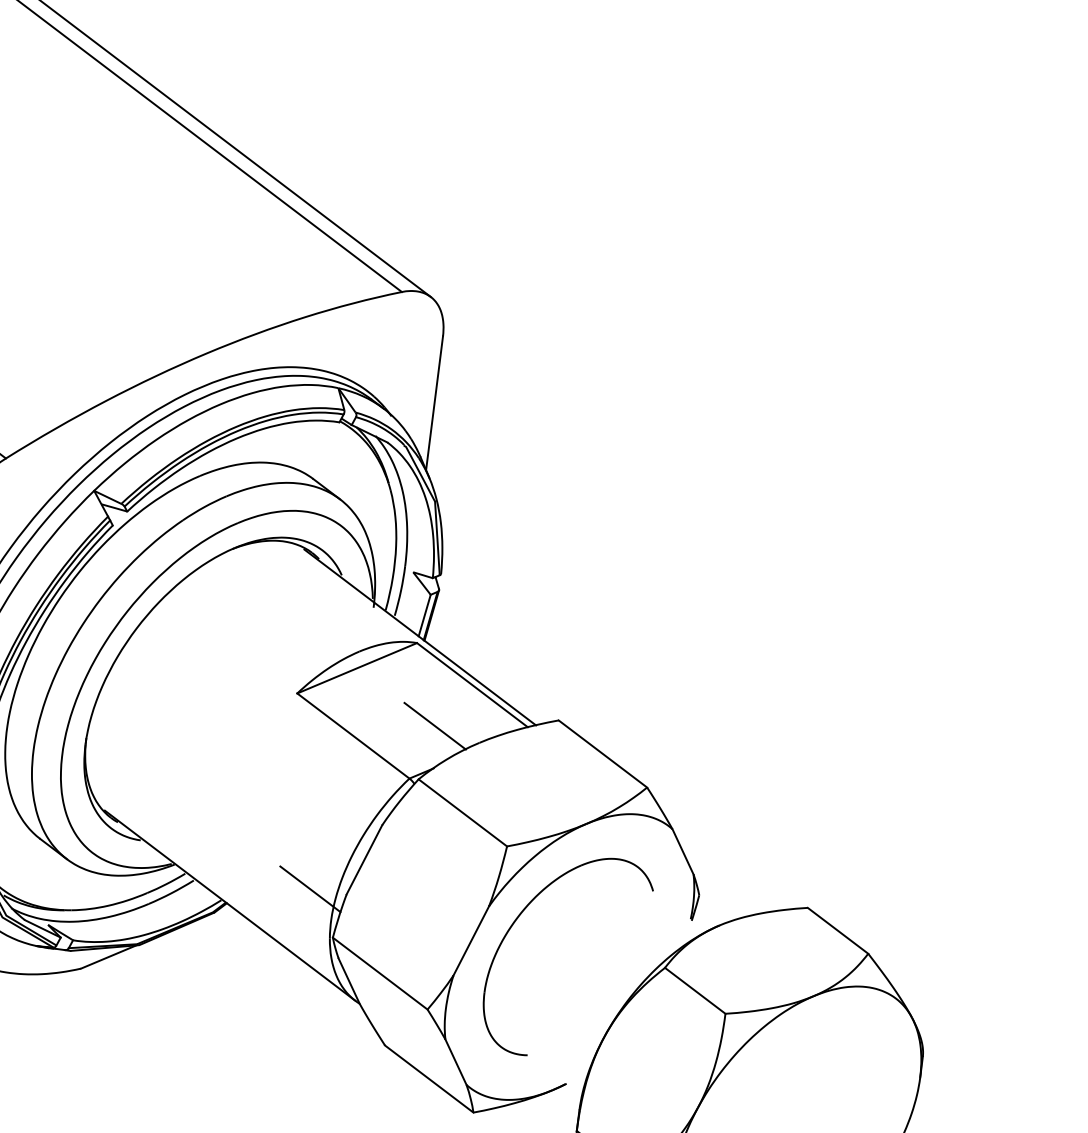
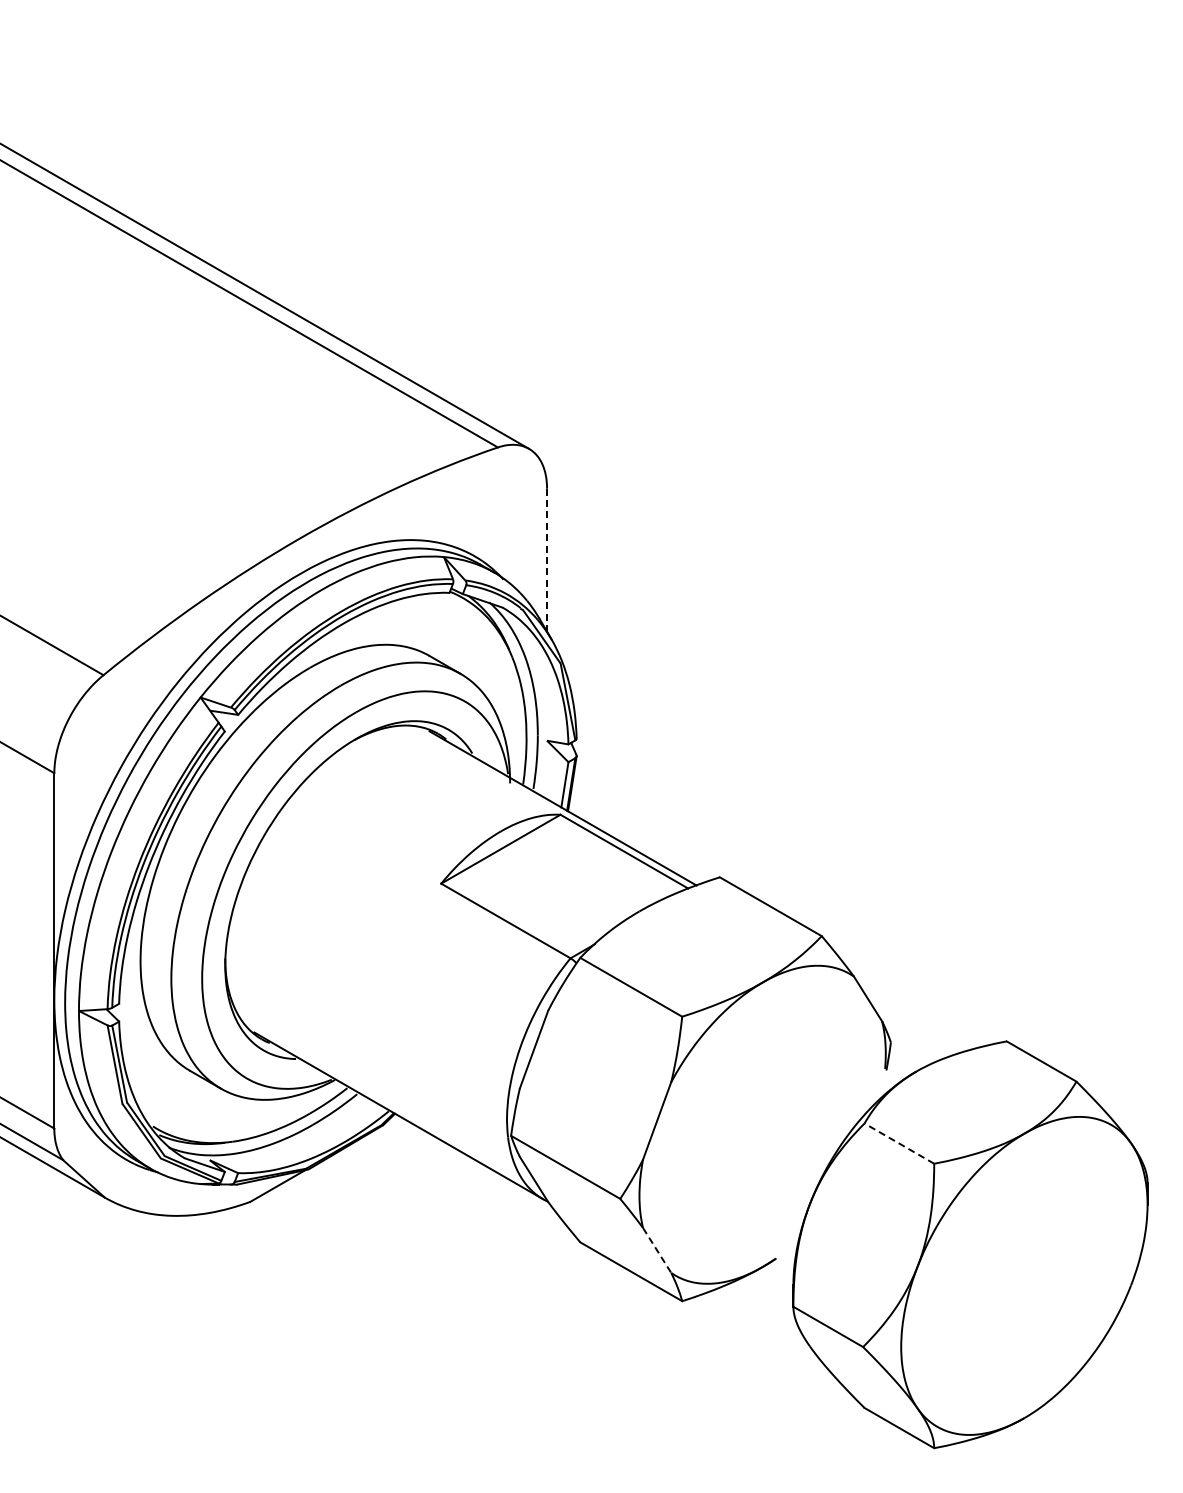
line: (434, 403) -> (547, 560), solid -> dashed
line: (435, 725) -> (590, 899), removed
line: (309, 888) -> (480, 1087), removed
part: (518, 918) -> (703, 1091), removed
line: (694, 990) -> (898, 1143), solid -> dashed
line: (456, 1062) -> (657, 1250), solid -> dashed

